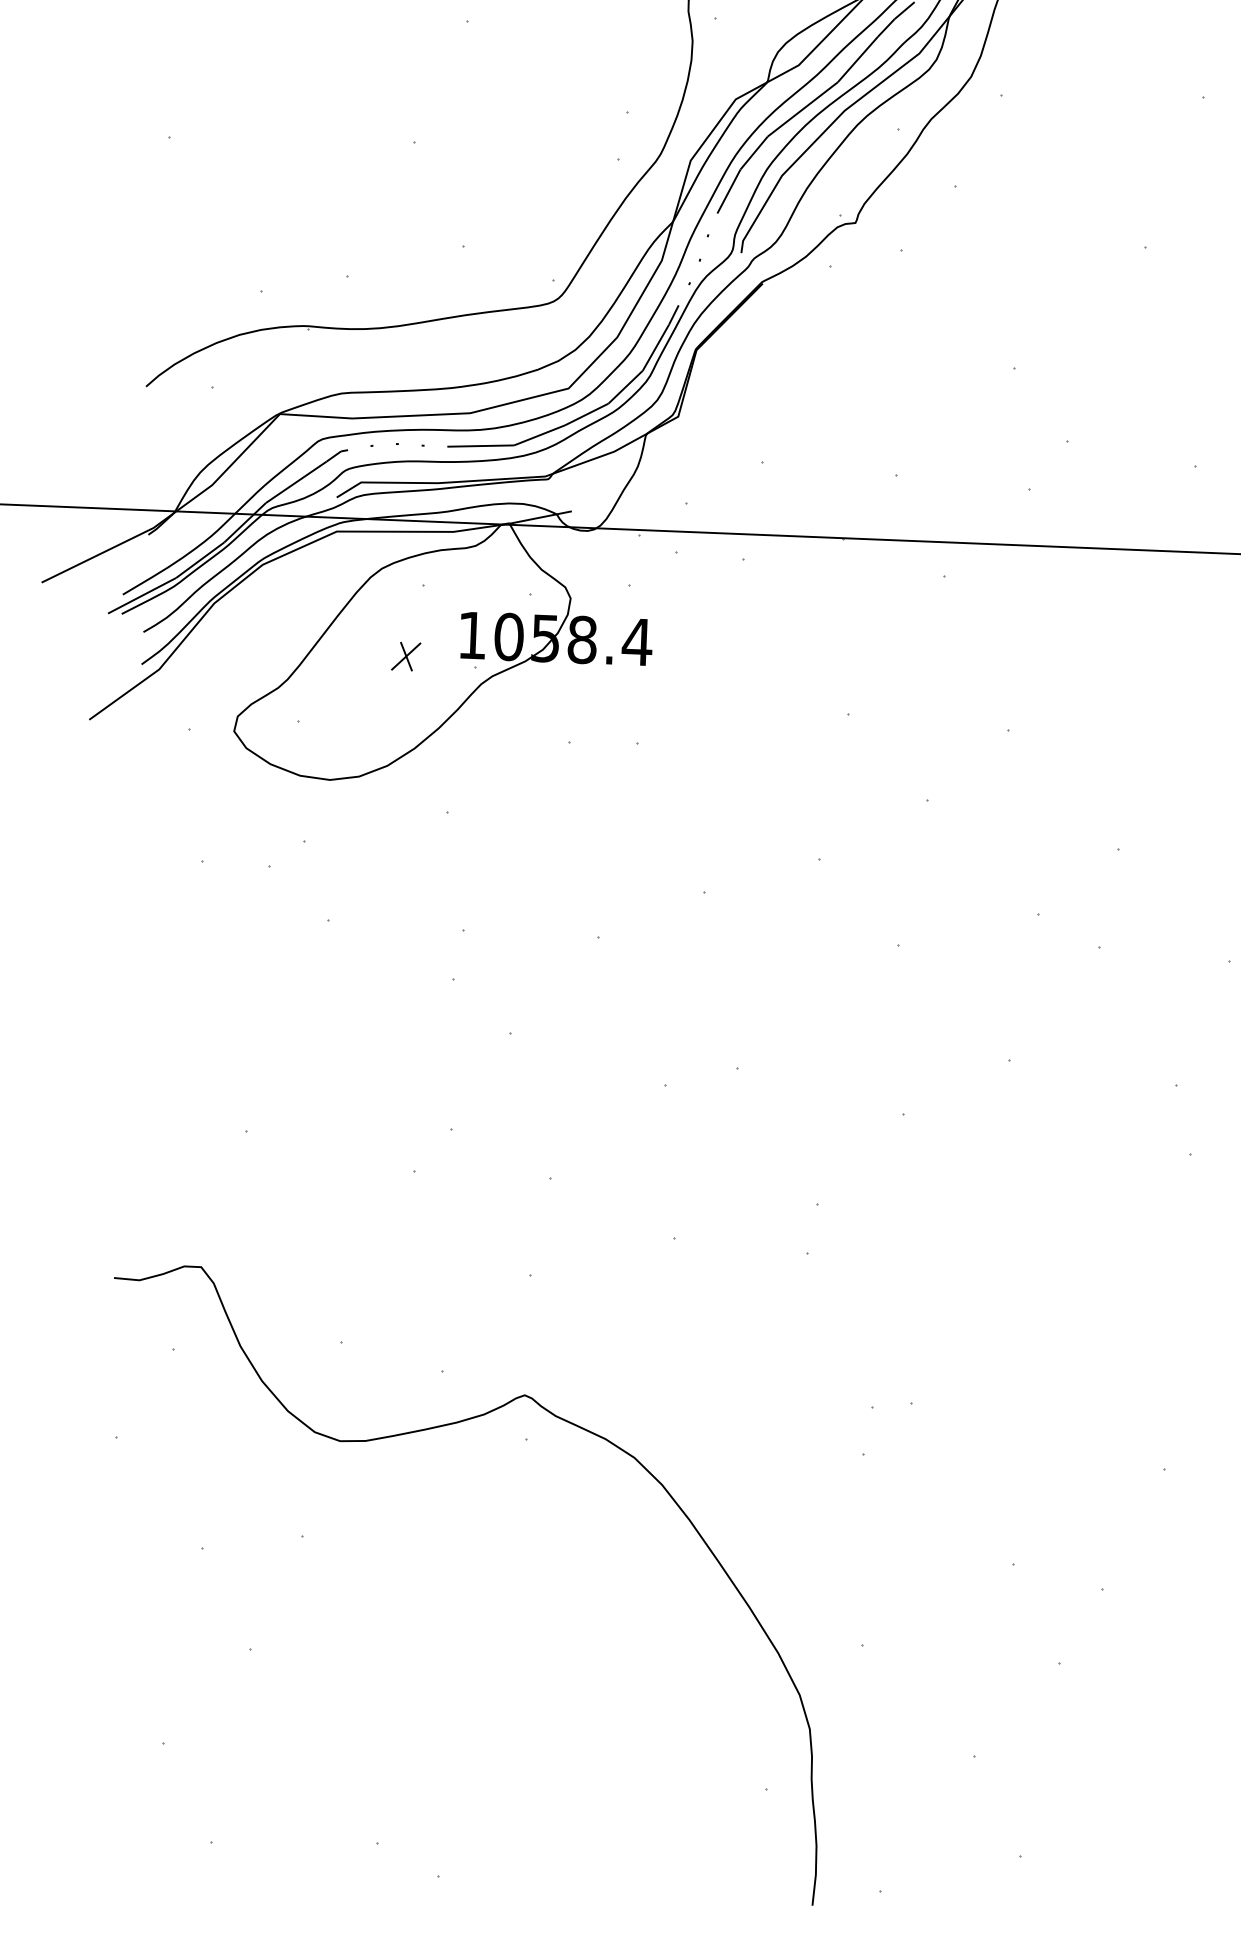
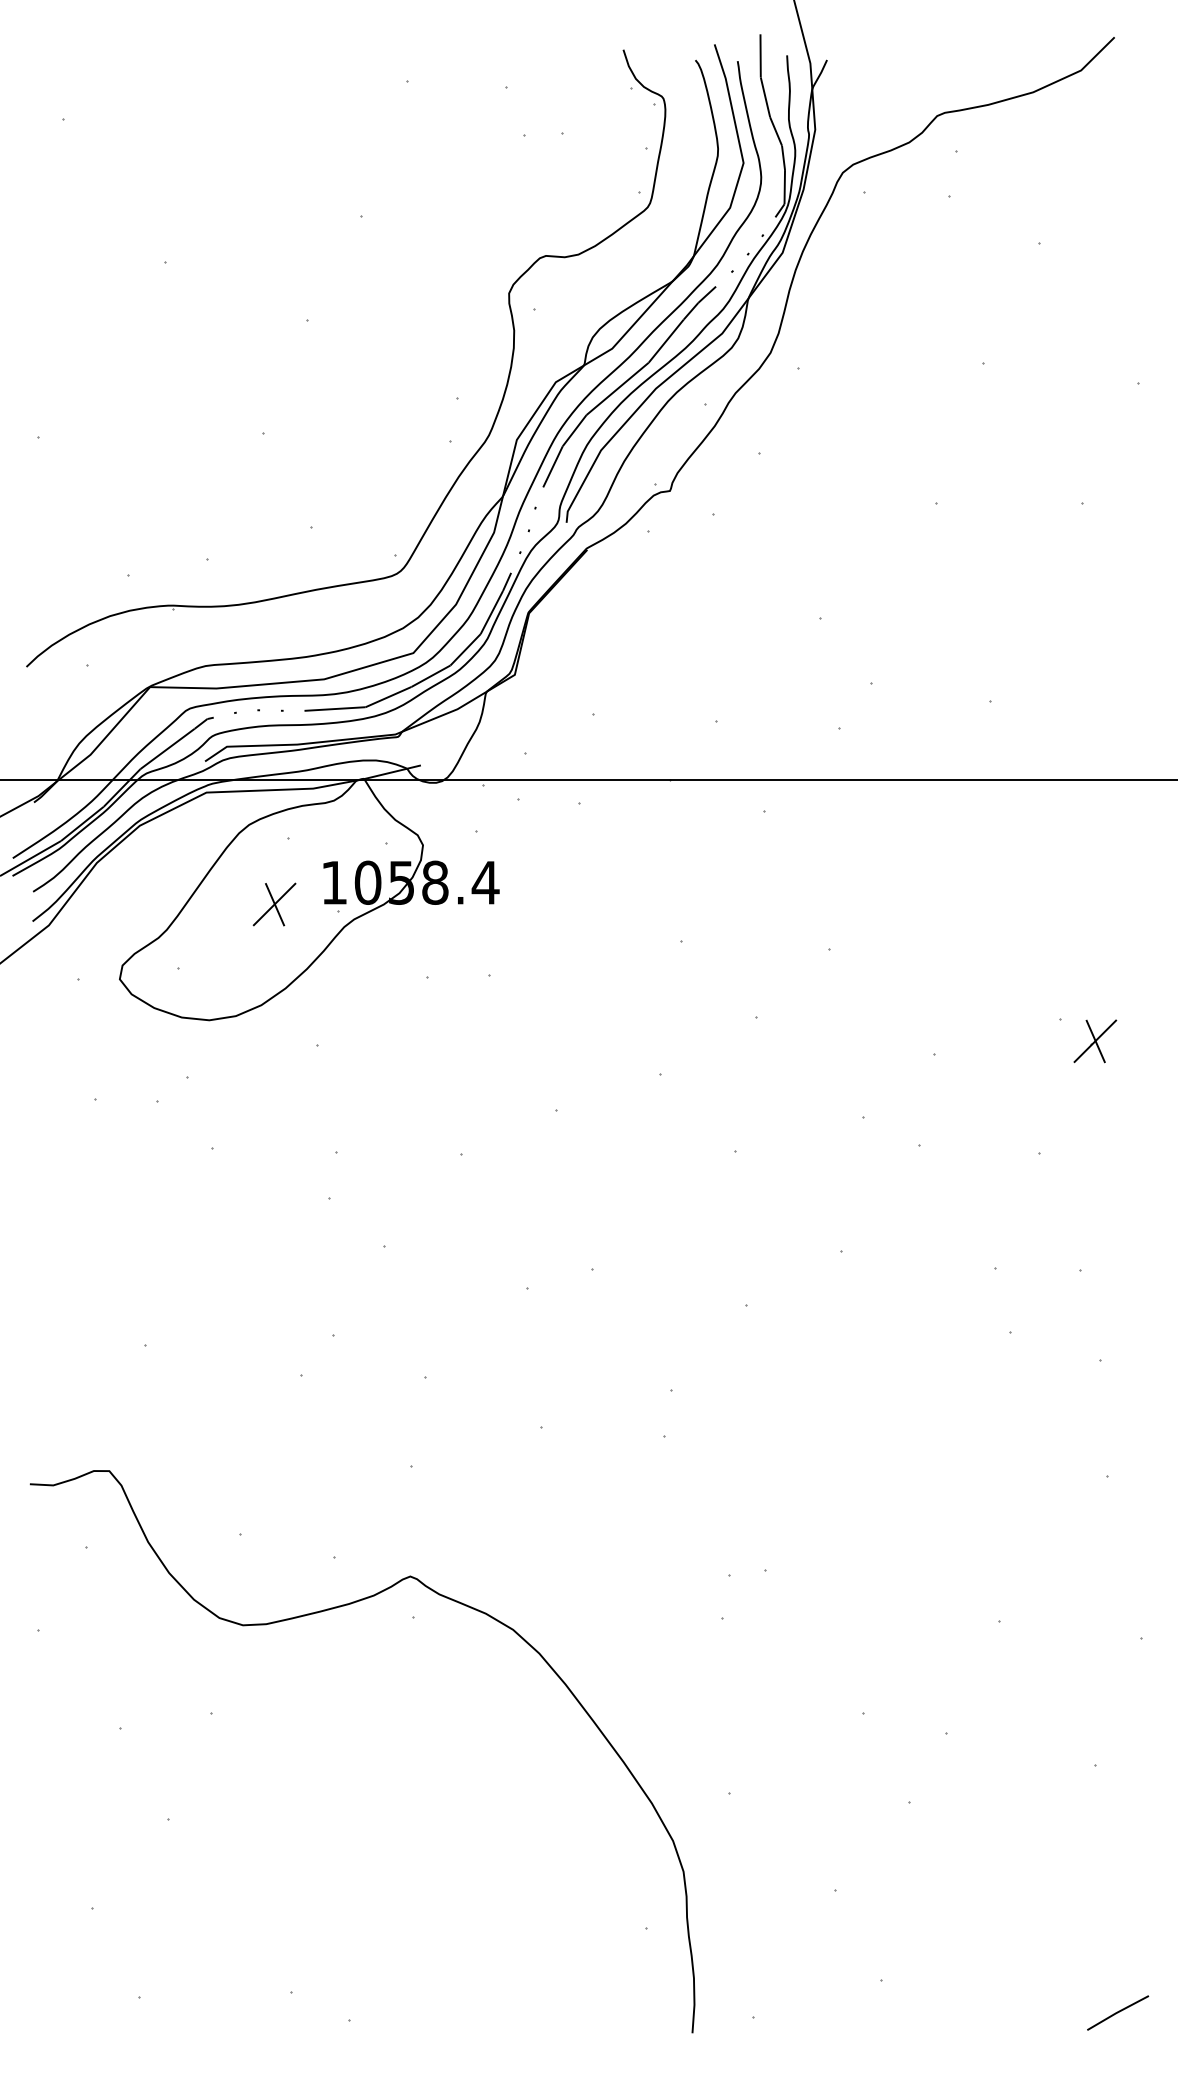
part: (406, 656) -> (274, 904), size x1.67

